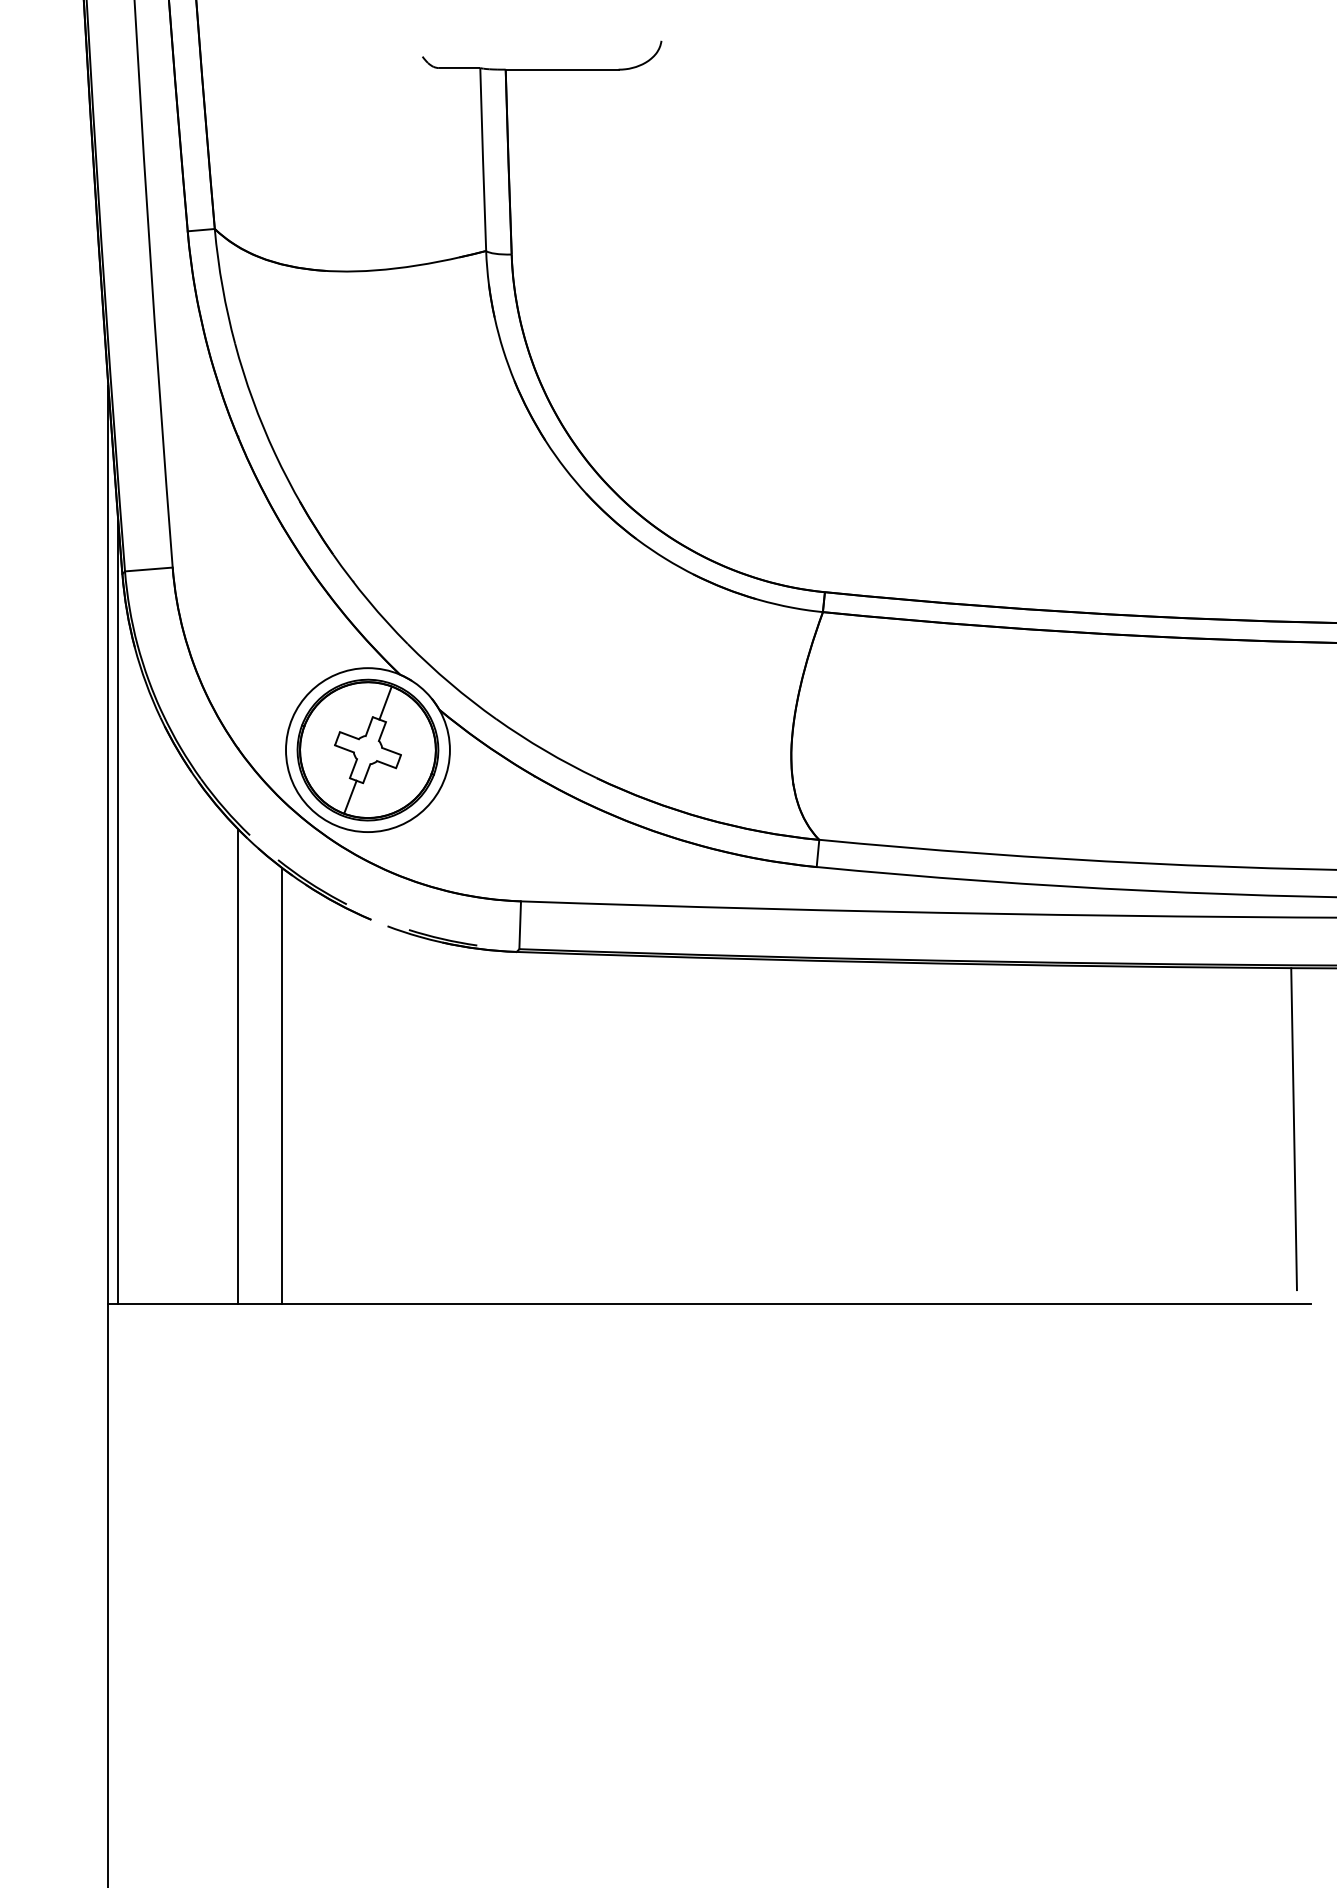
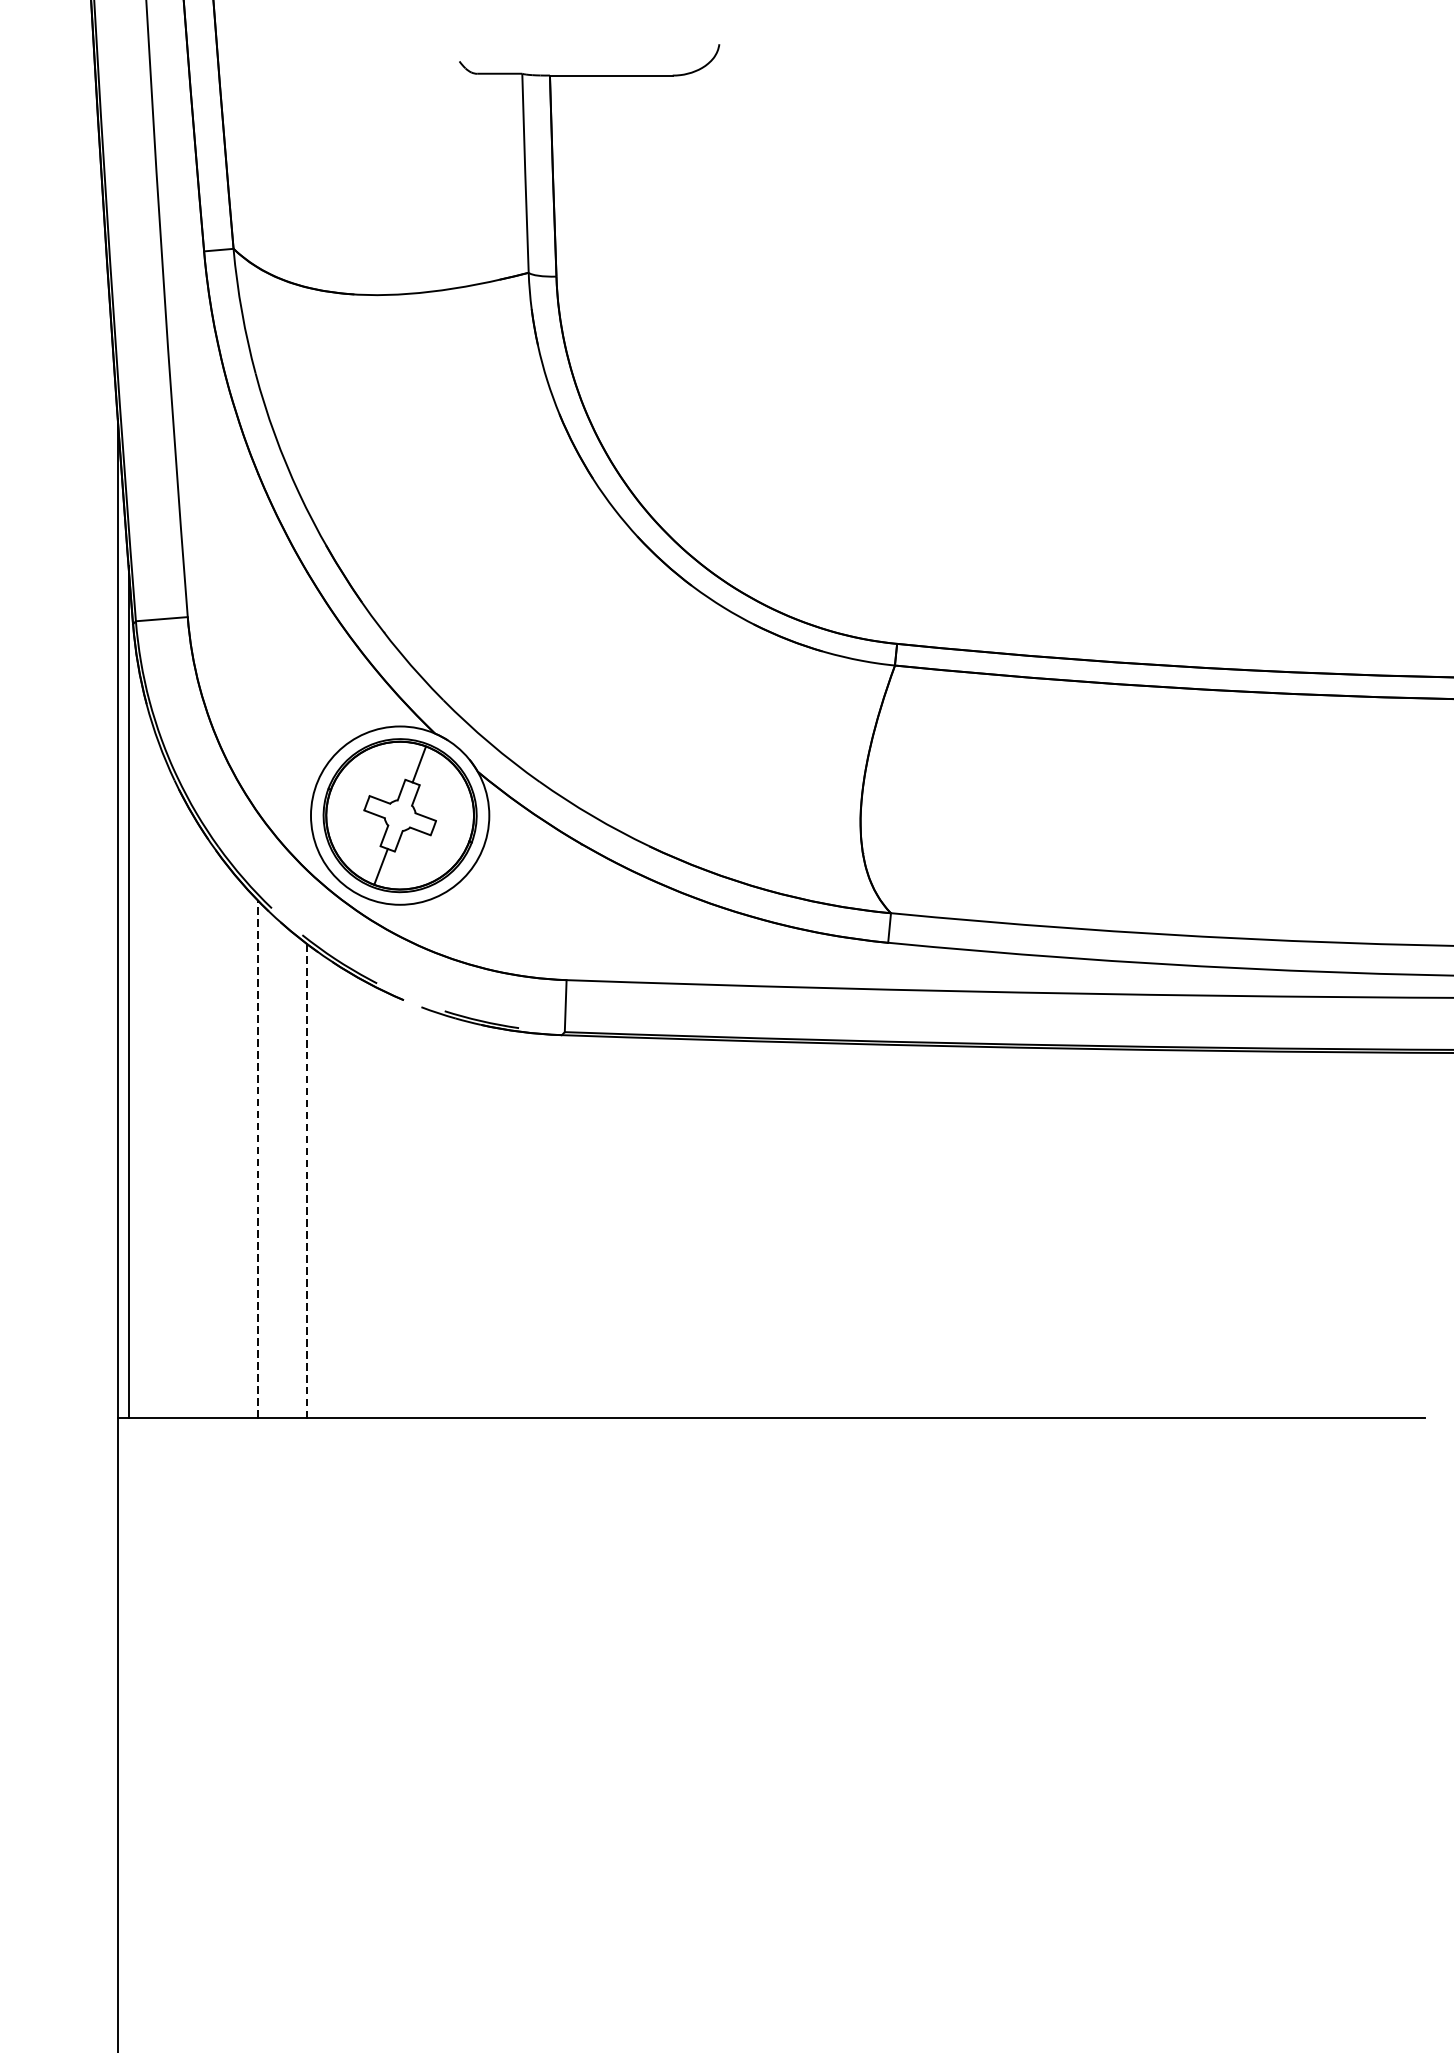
line: (237, 1065) -> (258, 1158), solid -> dashed
line: (282, 1085) -> (307, 1180), solid -> dashed
line: (1293, 1129) -> (1406, 1228), removed

